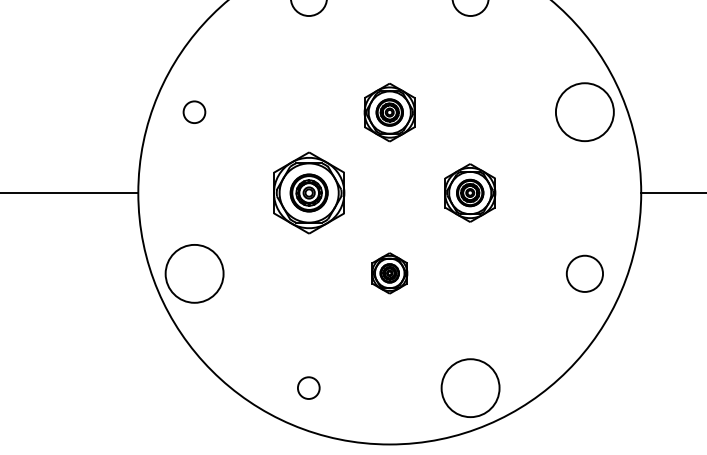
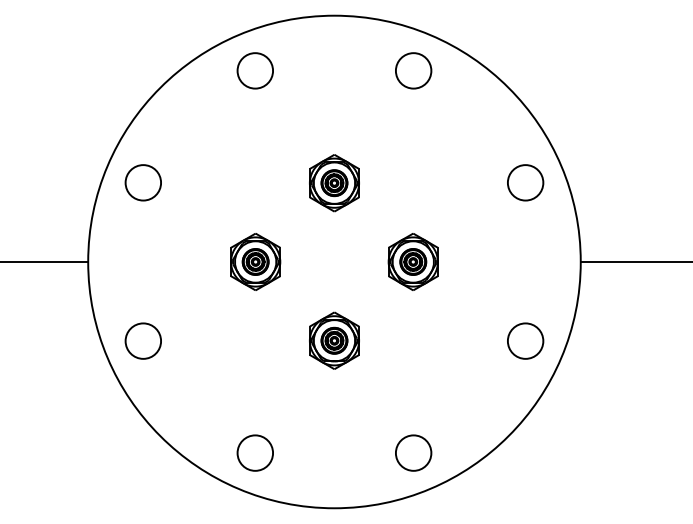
circle: (193, 111) -> (142, 182), size x1.67
circle: (584, 111) -> (525, 182), size x0.62
part: (309, 192) -> (255, 261), size x0.71
circle: (194, 273) -> (143, 340), size x0.62
part: (389, 273) -> (334, 340), size x1.43
circle: (308, 387) -> (254, 452), size x1.67
circle: (470, 387) -> (413, 452), size x0.62

